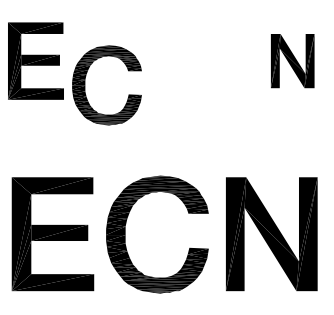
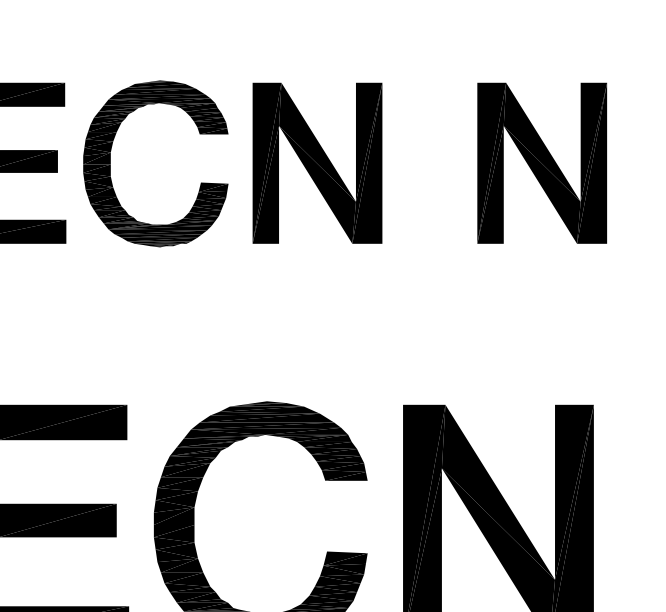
part: (184, 60) -> (316, 161), added
part: (292, 60) -> (541, 161), size x1.43
part: (85, 85) -> (111, 164), moved

